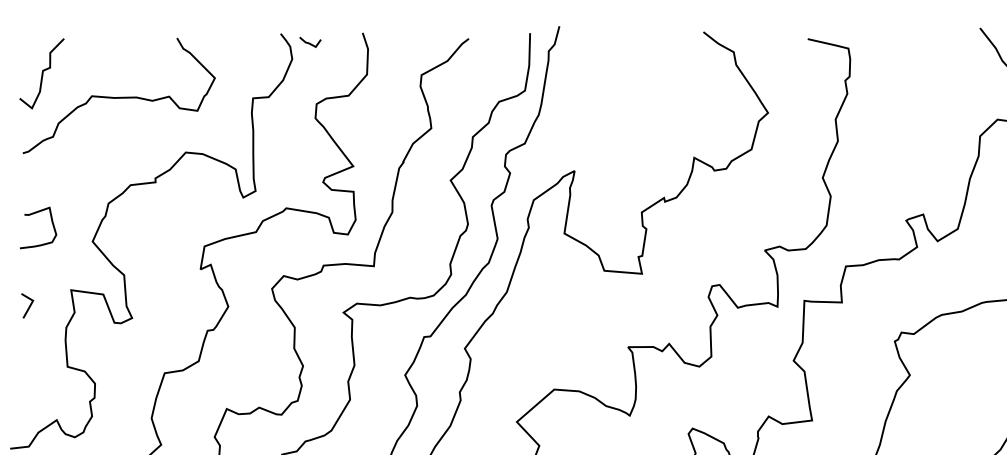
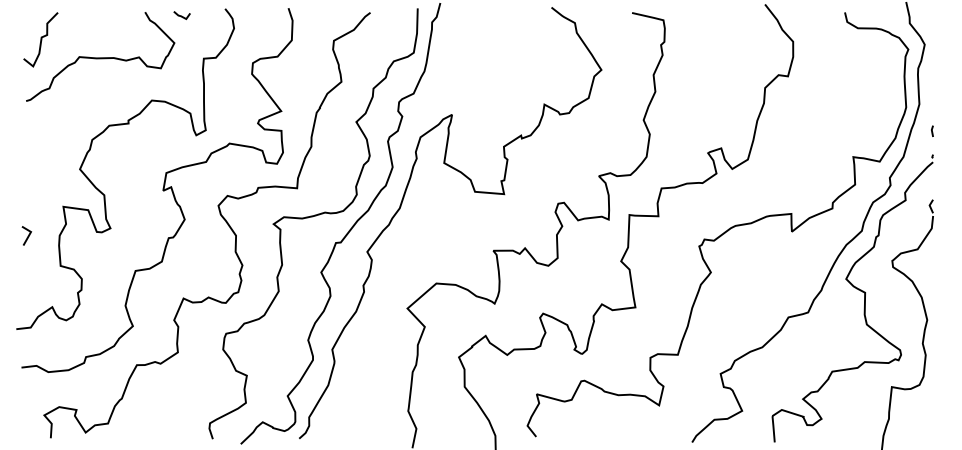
line: (309, 42) -> (181, 15), moved
curve: (31, 215) -> (32, 149), removed
line: (28, 306) -> (27, 236), moved

